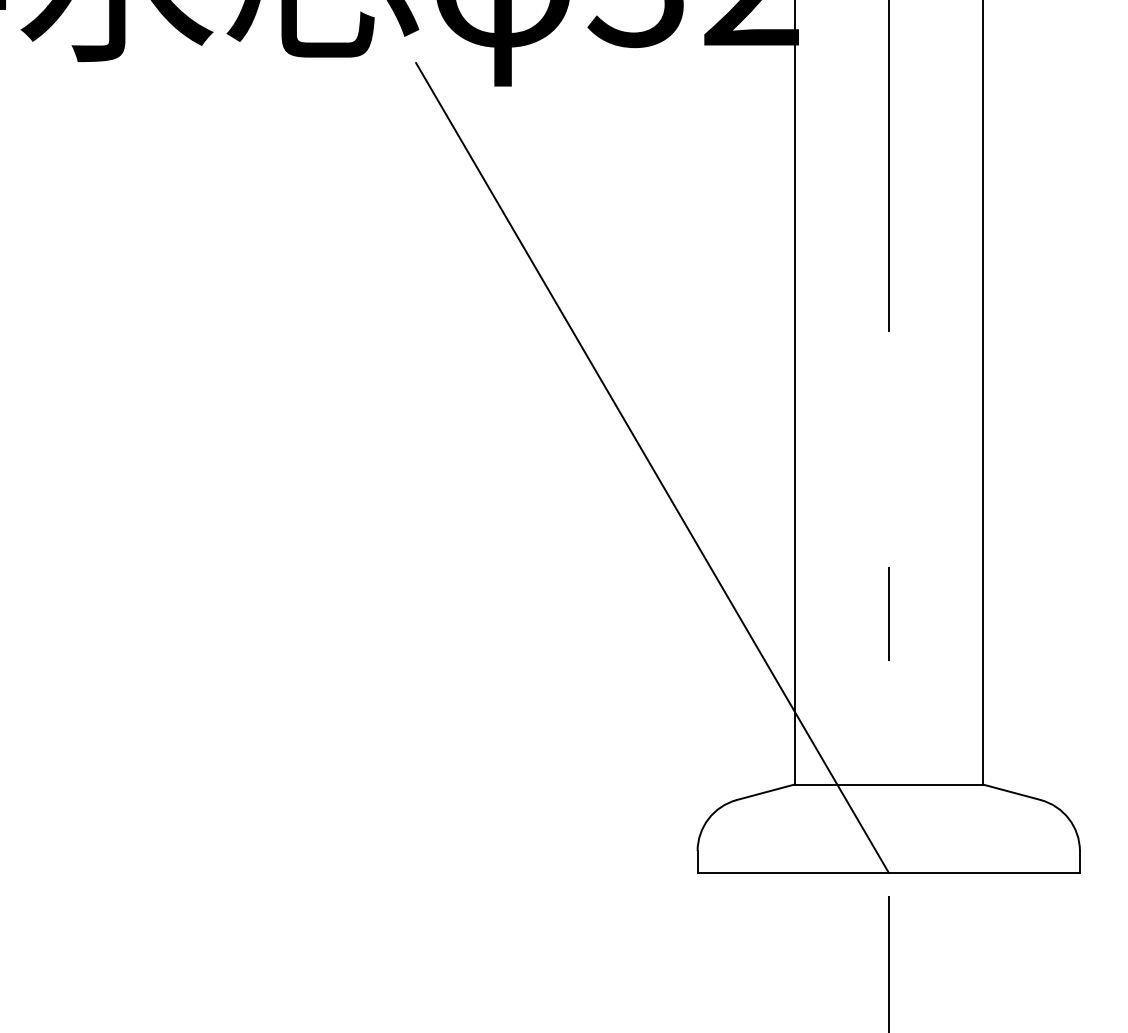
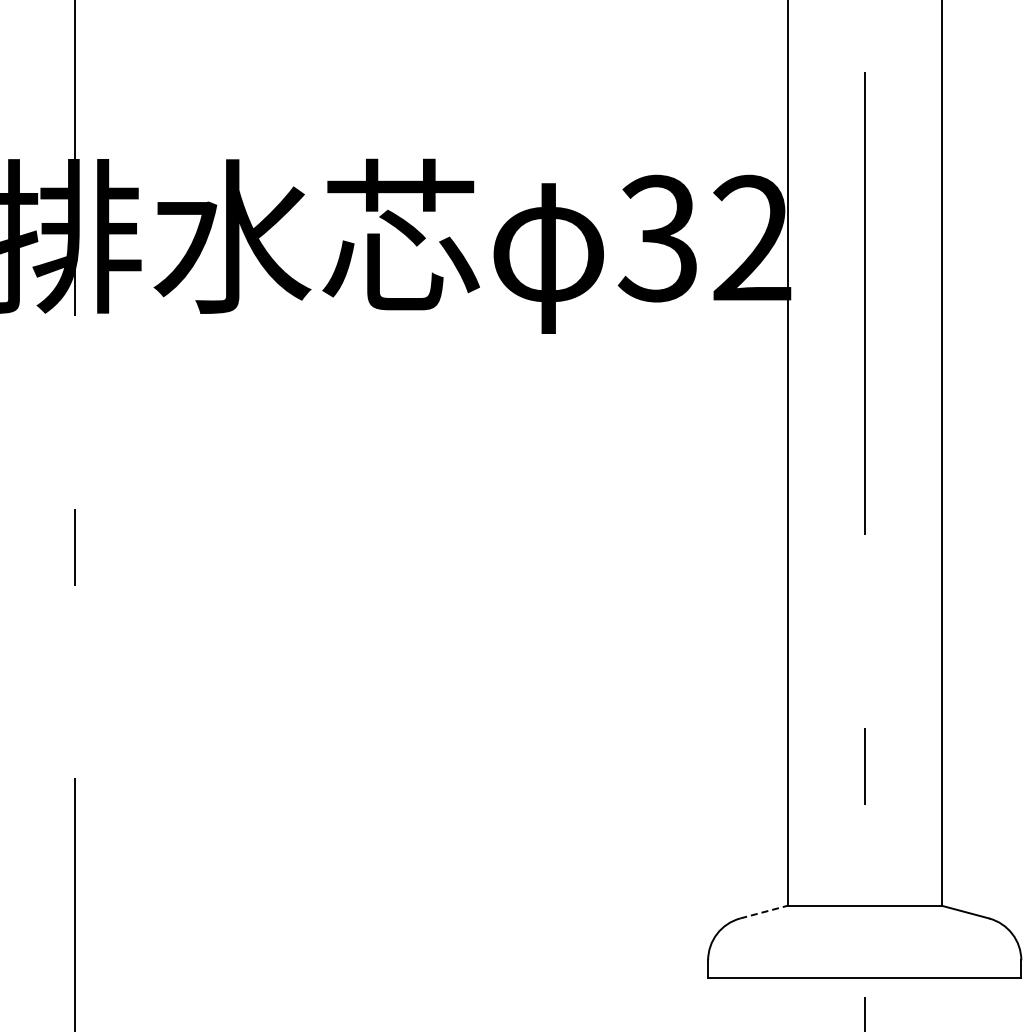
line: (651, 468) -> (670, 646), removed
line: (765, 792) -> (763, 912), solid -> dashed

